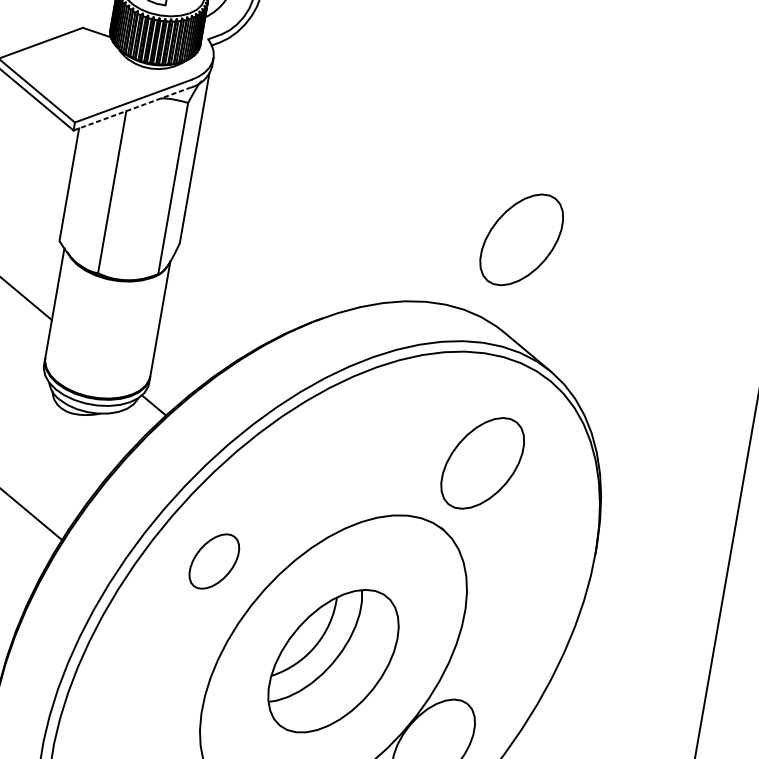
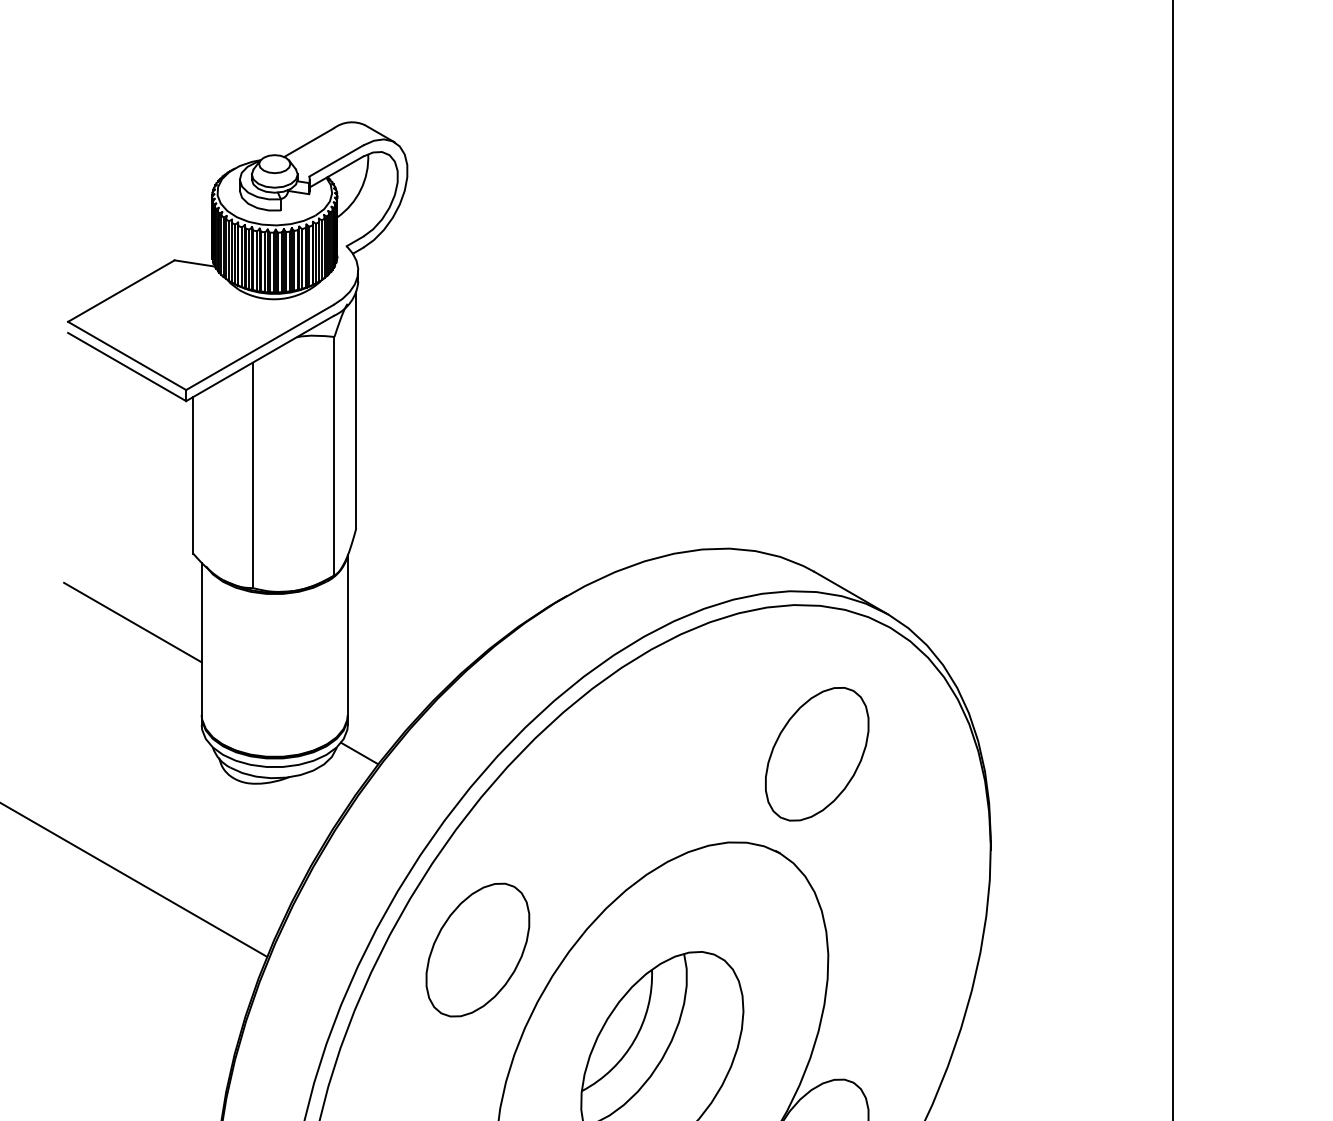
line: (132, 109) -> (260, 358), dashed -> solid
part: (521, 240) -> (817, 443), removed
part: (214, 561) -> (477, 949), size x1.67

